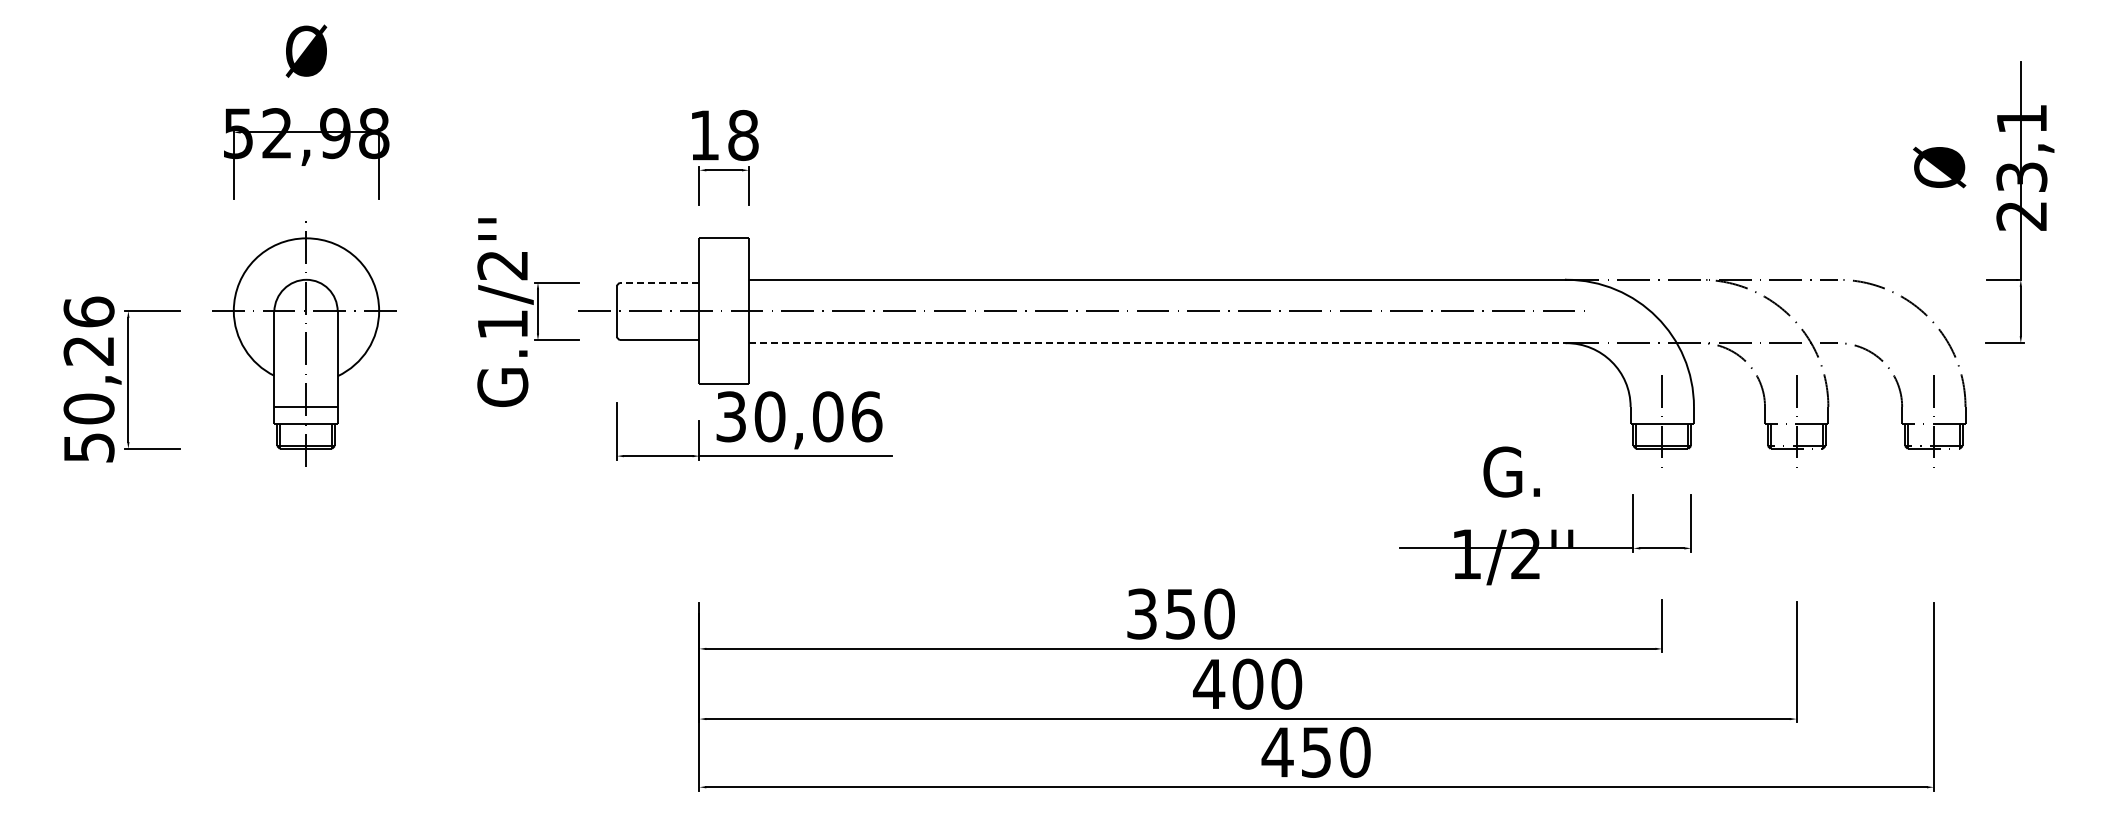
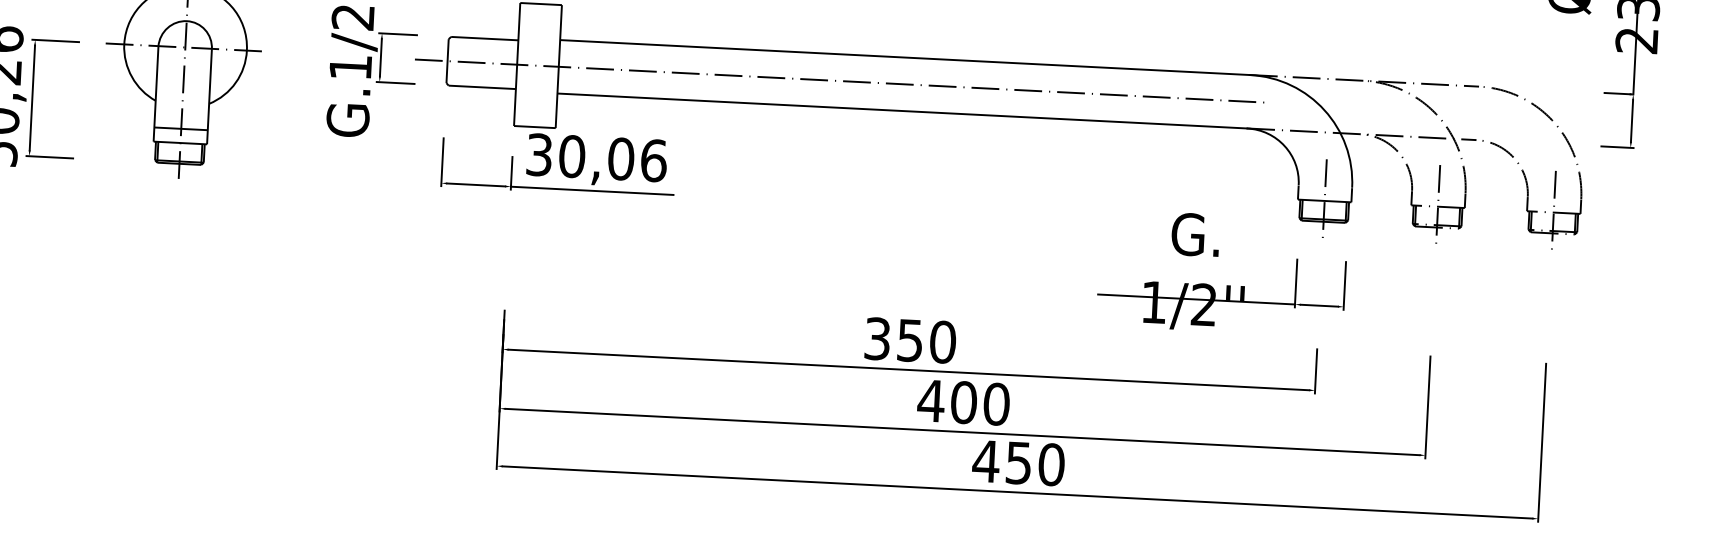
line: (659, 282) -> (484, 38), dashed -> solid
line: (1157, 343) -> (902, 111), dashed -> solid

